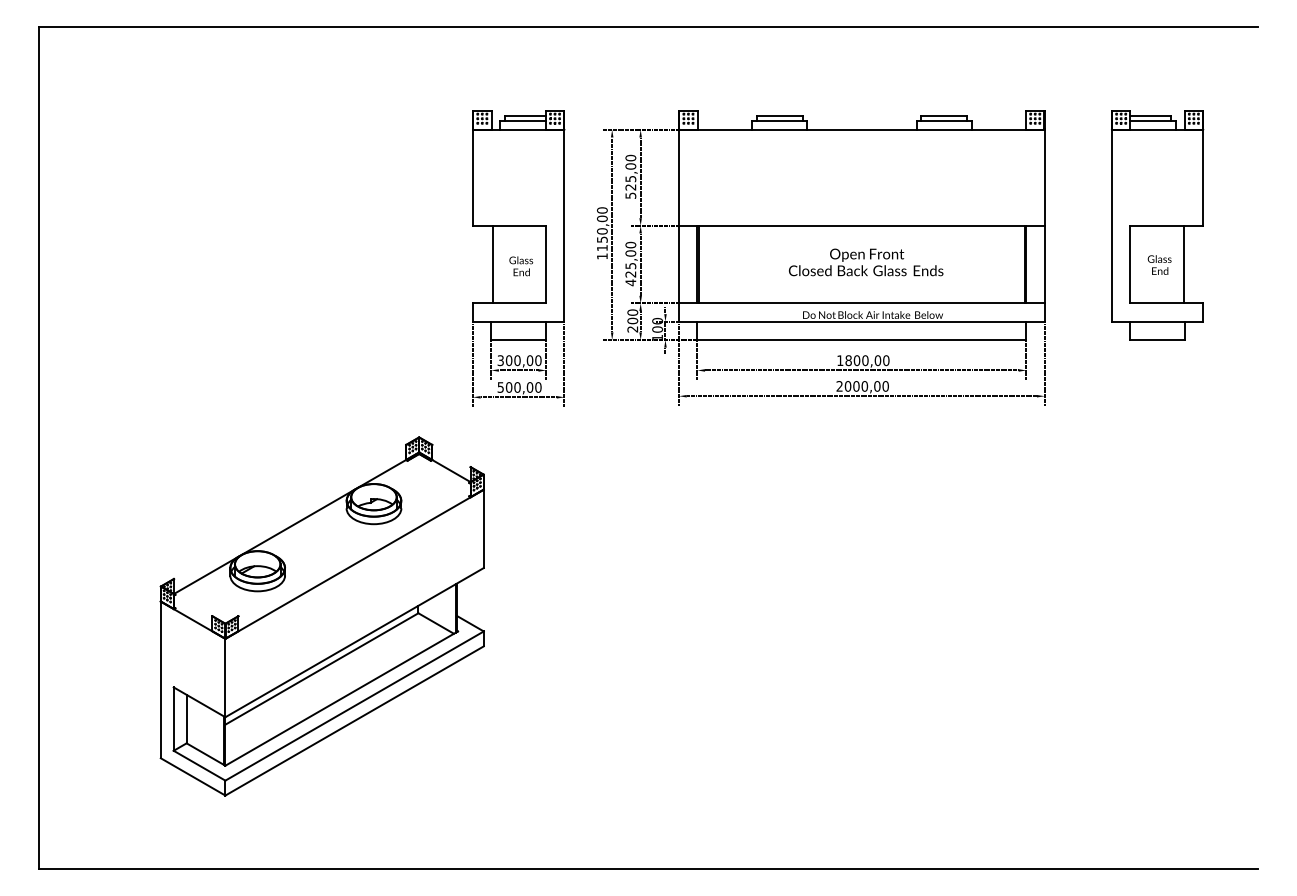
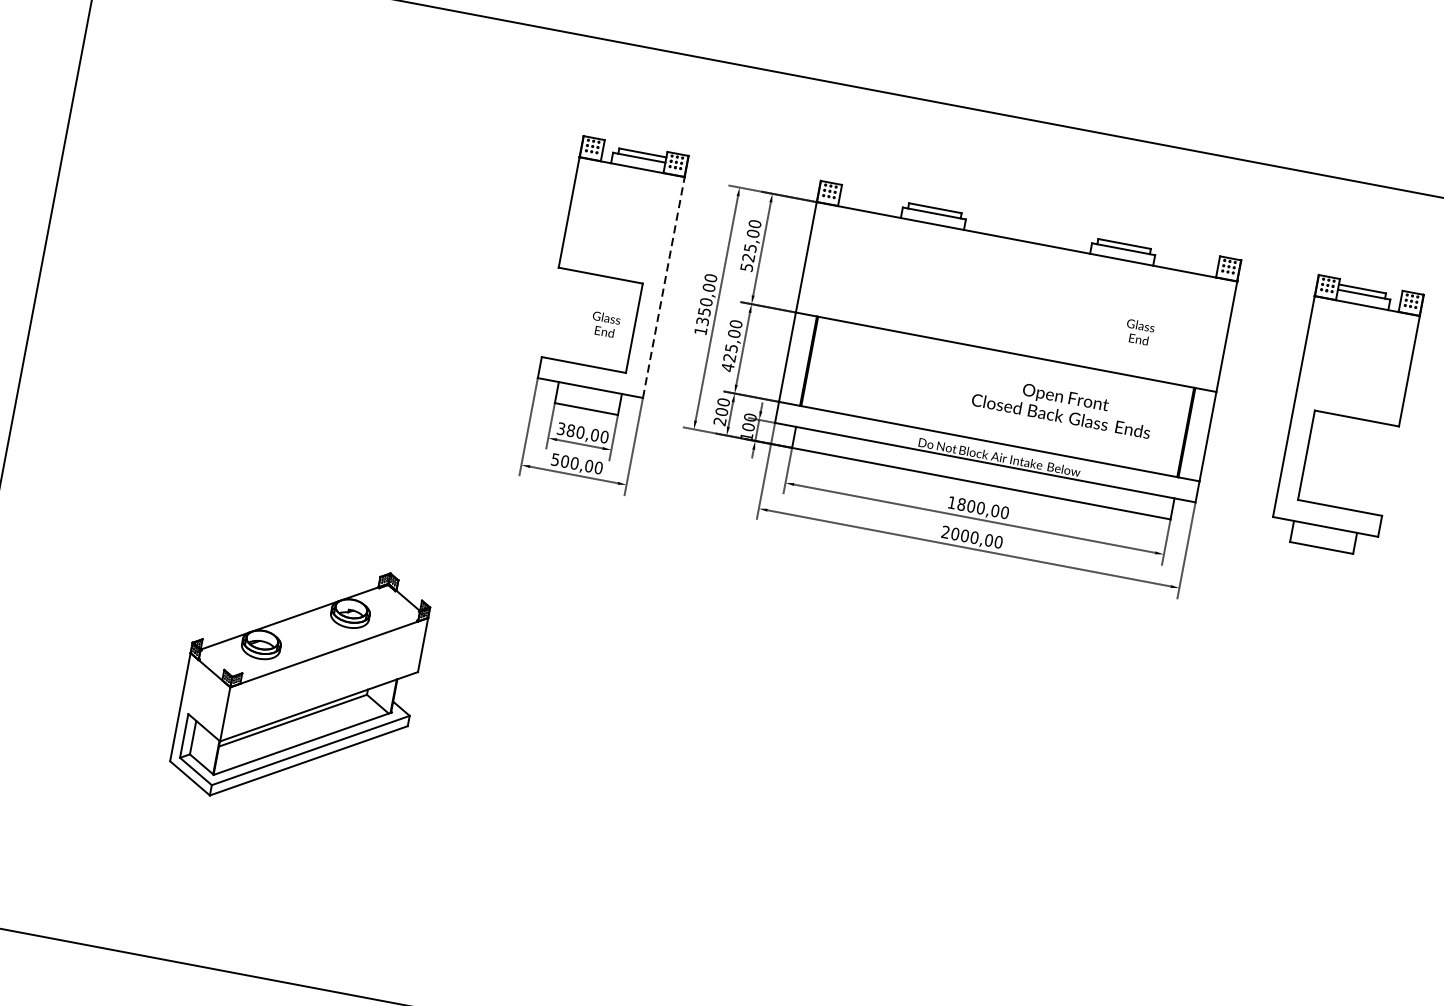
line: (564, 225) -> (664, 287), solid -> dashed
text: (601, 248) -> (701, 321), 1150,00 -> 1350,00
text: (866, 262) -> (1063, 406), moved
line: (492, 264) -> (572, 316), removed
text: (1159, 264) -> (1139, 331), moved
line: (1183, 264) -> (1367, 466), removed
text: (508, 360) -> (570, 430), 300,00 -> 380,00
part: (321, 616) -> (299, 684), size x0.6

